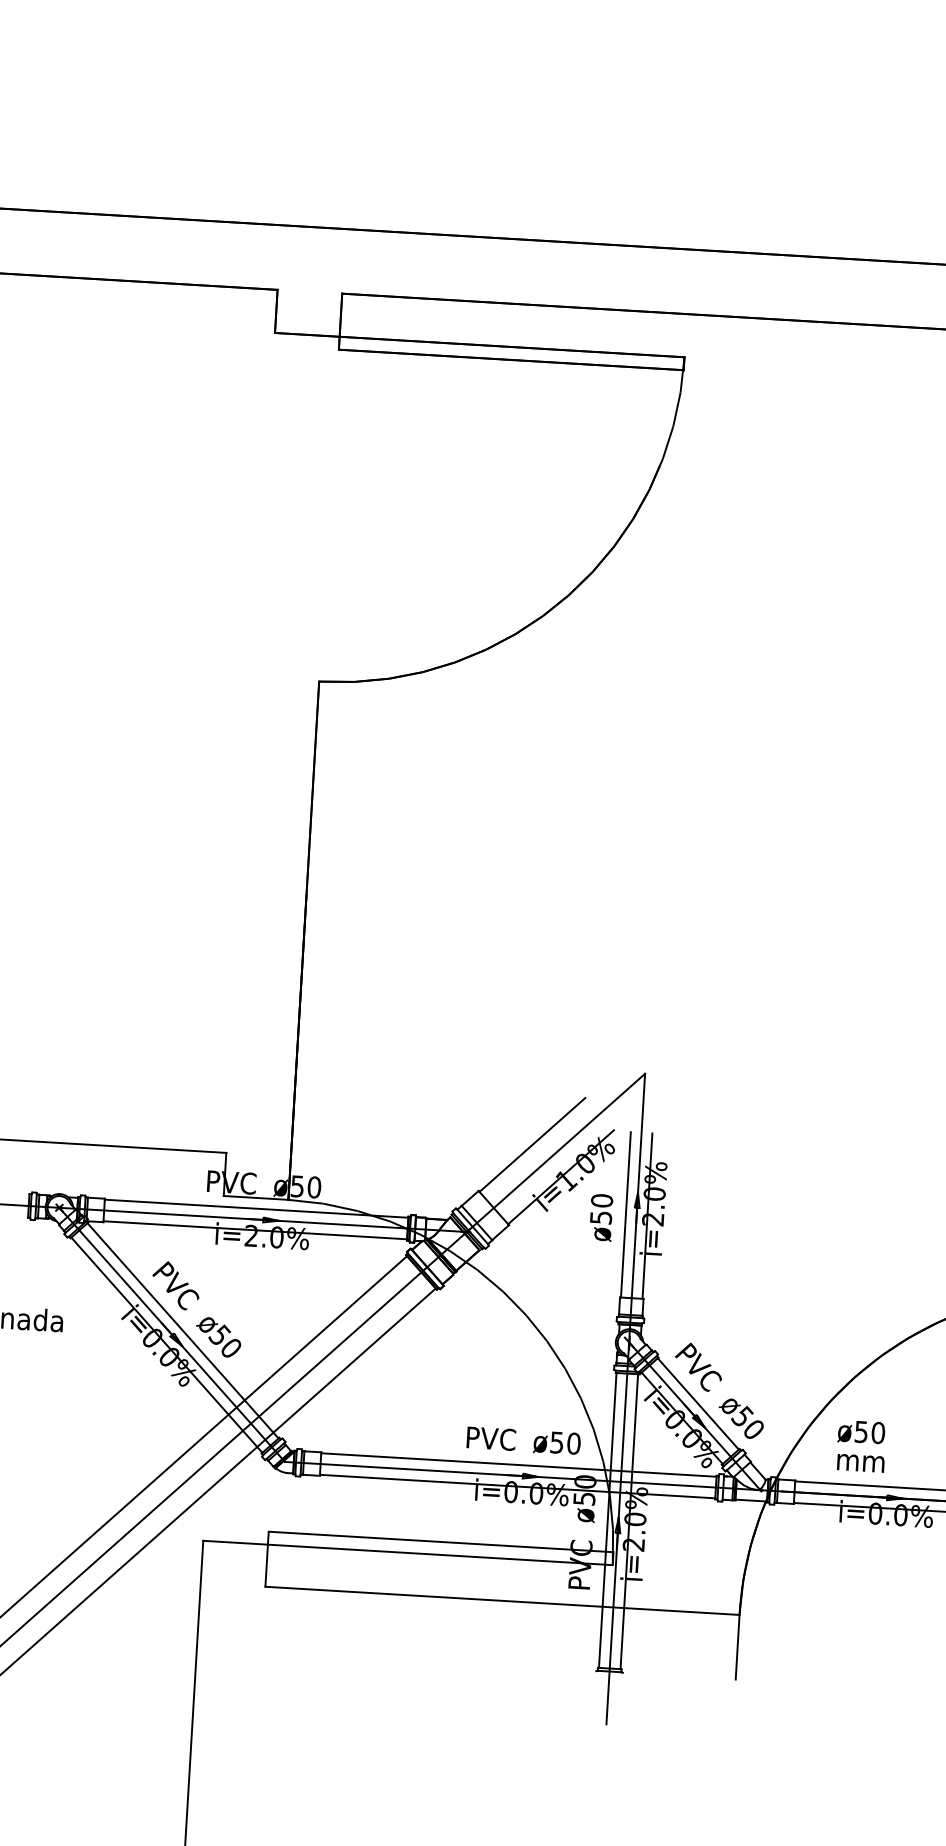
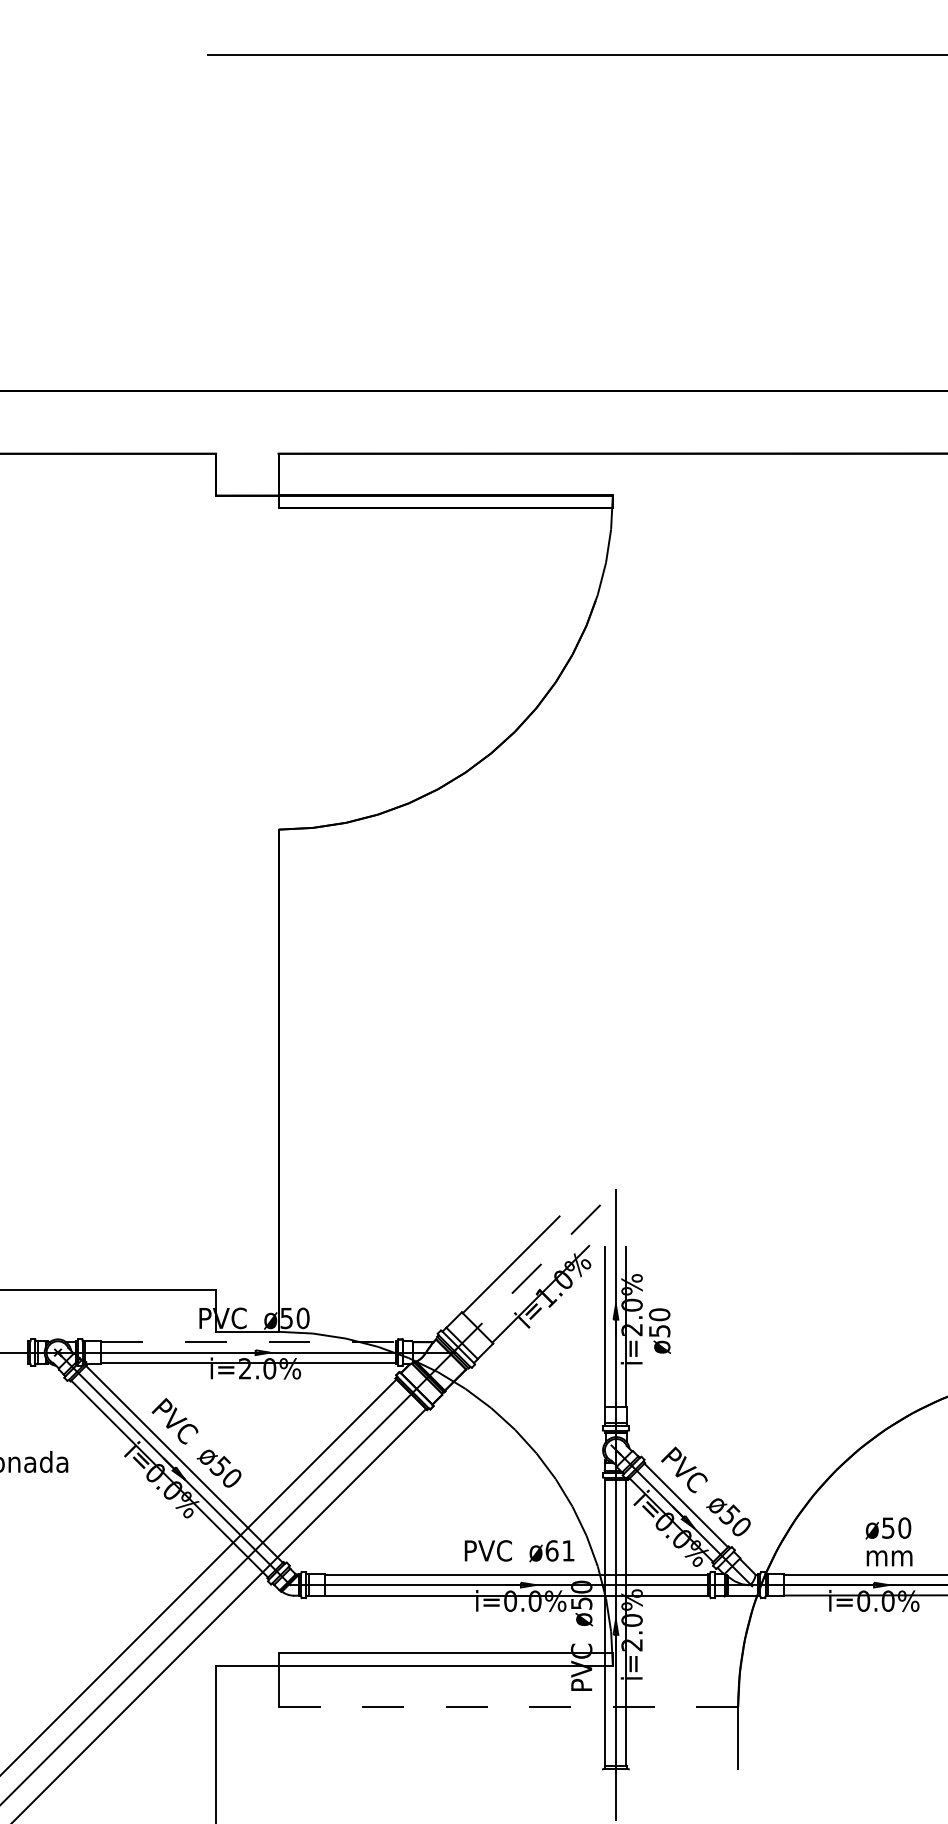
line: (556, 1152) -> (534, 1270), solid -> dashed
line: (257, 1209) -> (249, 1342), solid -> dashed
text: (600, 1217) -> (659, 1330), moved
text: (564, 1442) -> (559, 1550), ø50 -> ø61
text: (860, 1445) -> (888, 1541), moved
line: (502, 1600) -> (508, 1706), solid -> dashed

